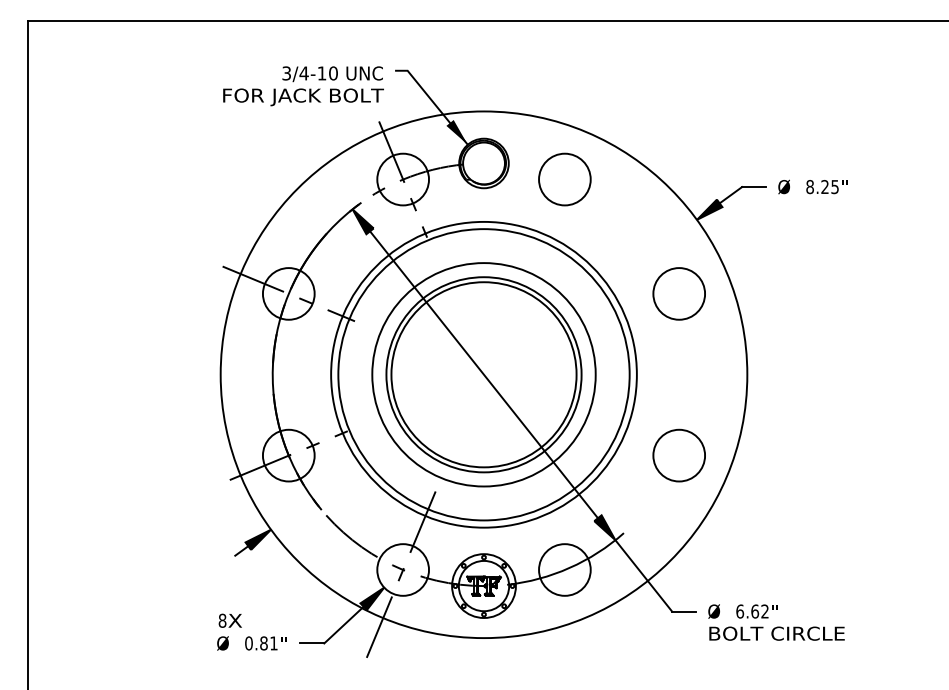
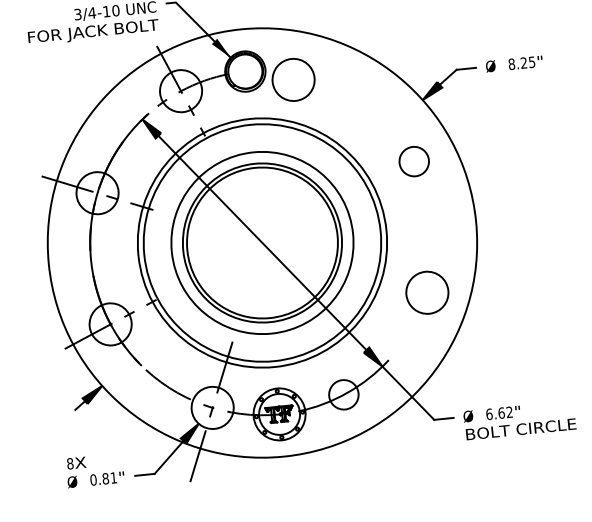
circle: (564, 179) -> (293, 79), moved
circle: (678, 293) -> (413, 161), size x0.7
circle: (564, 569) -> (343, 394), size x0.7

